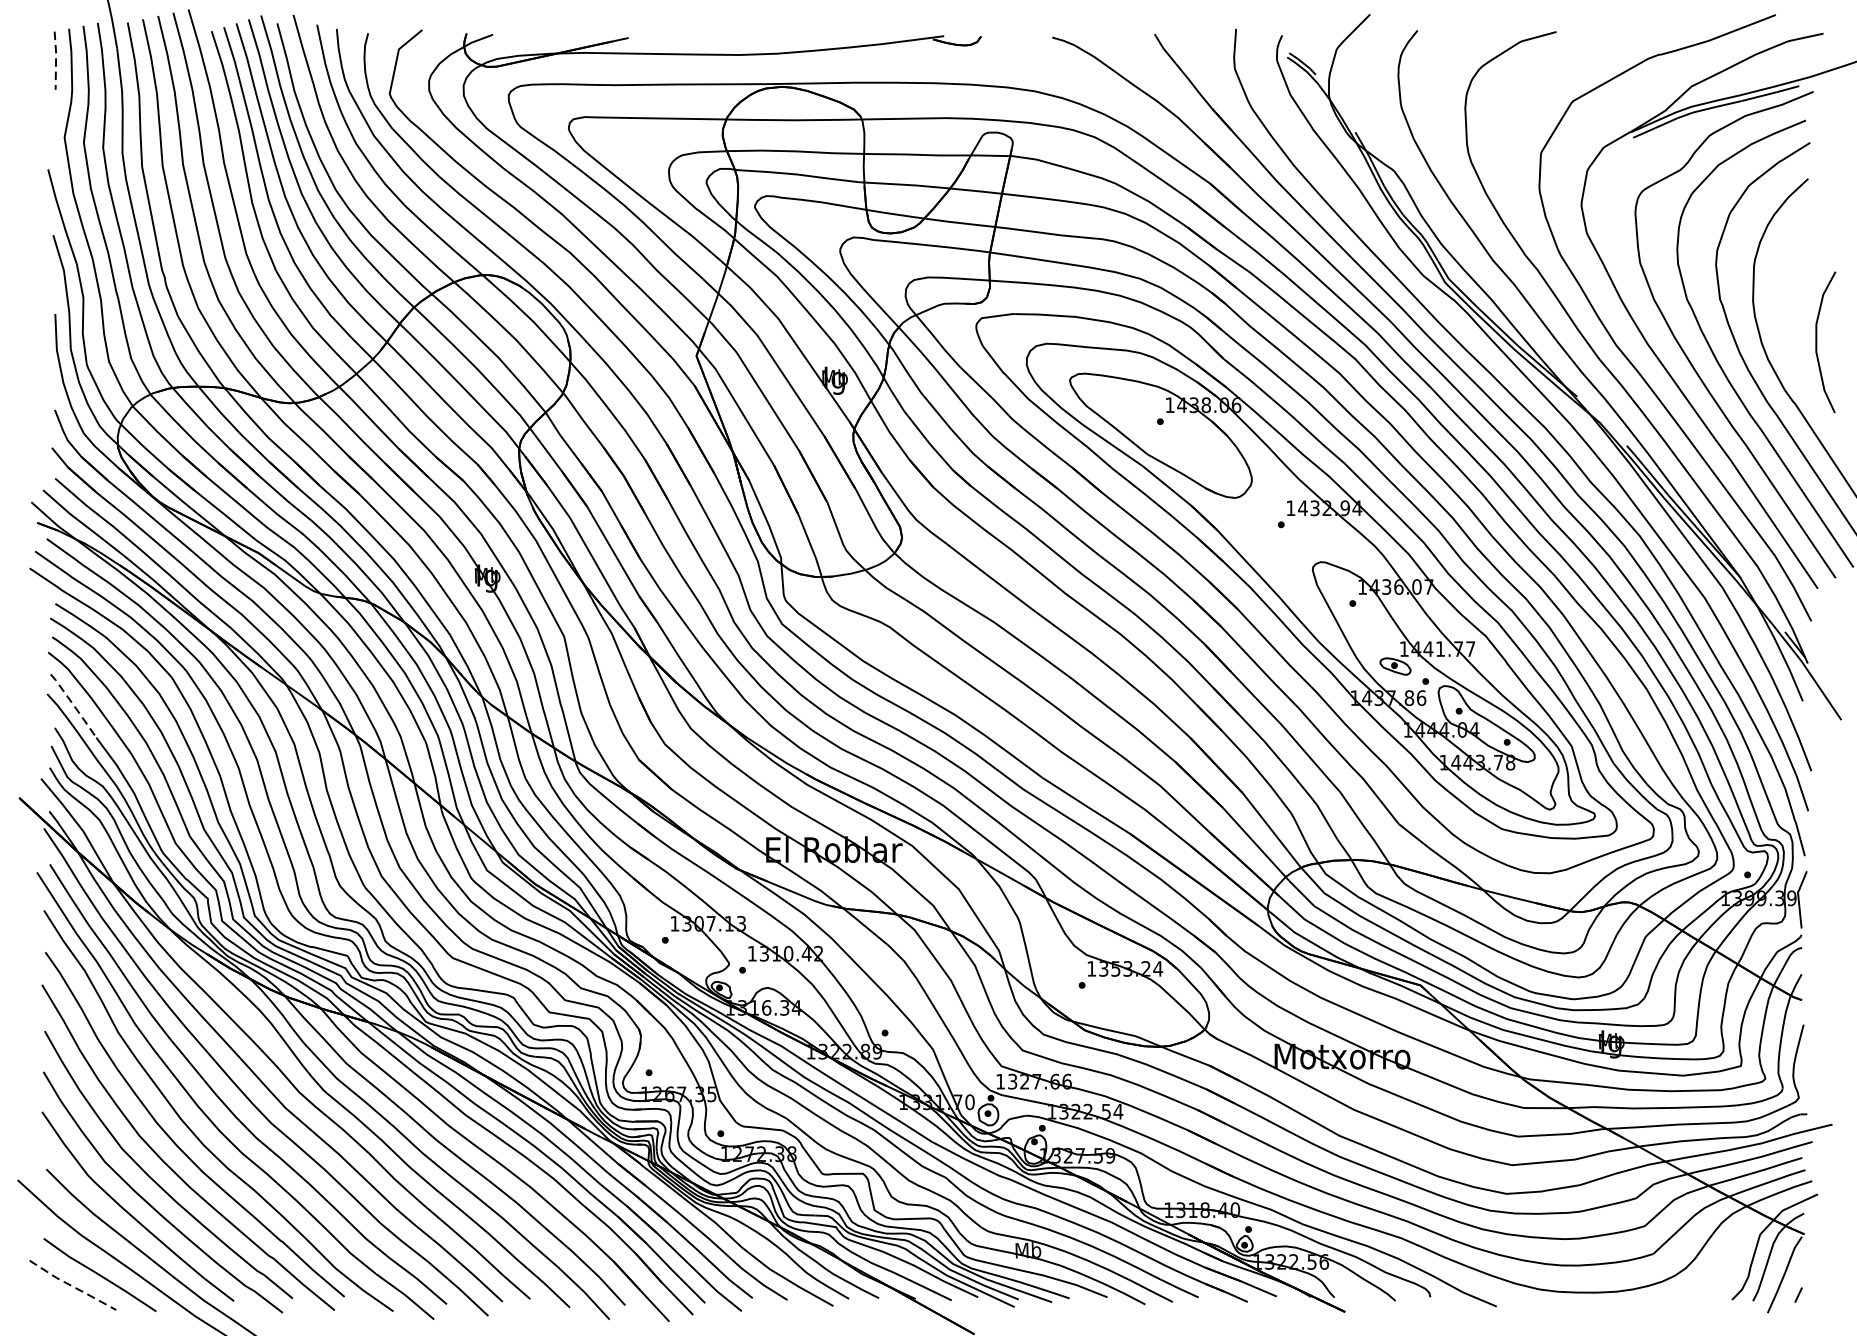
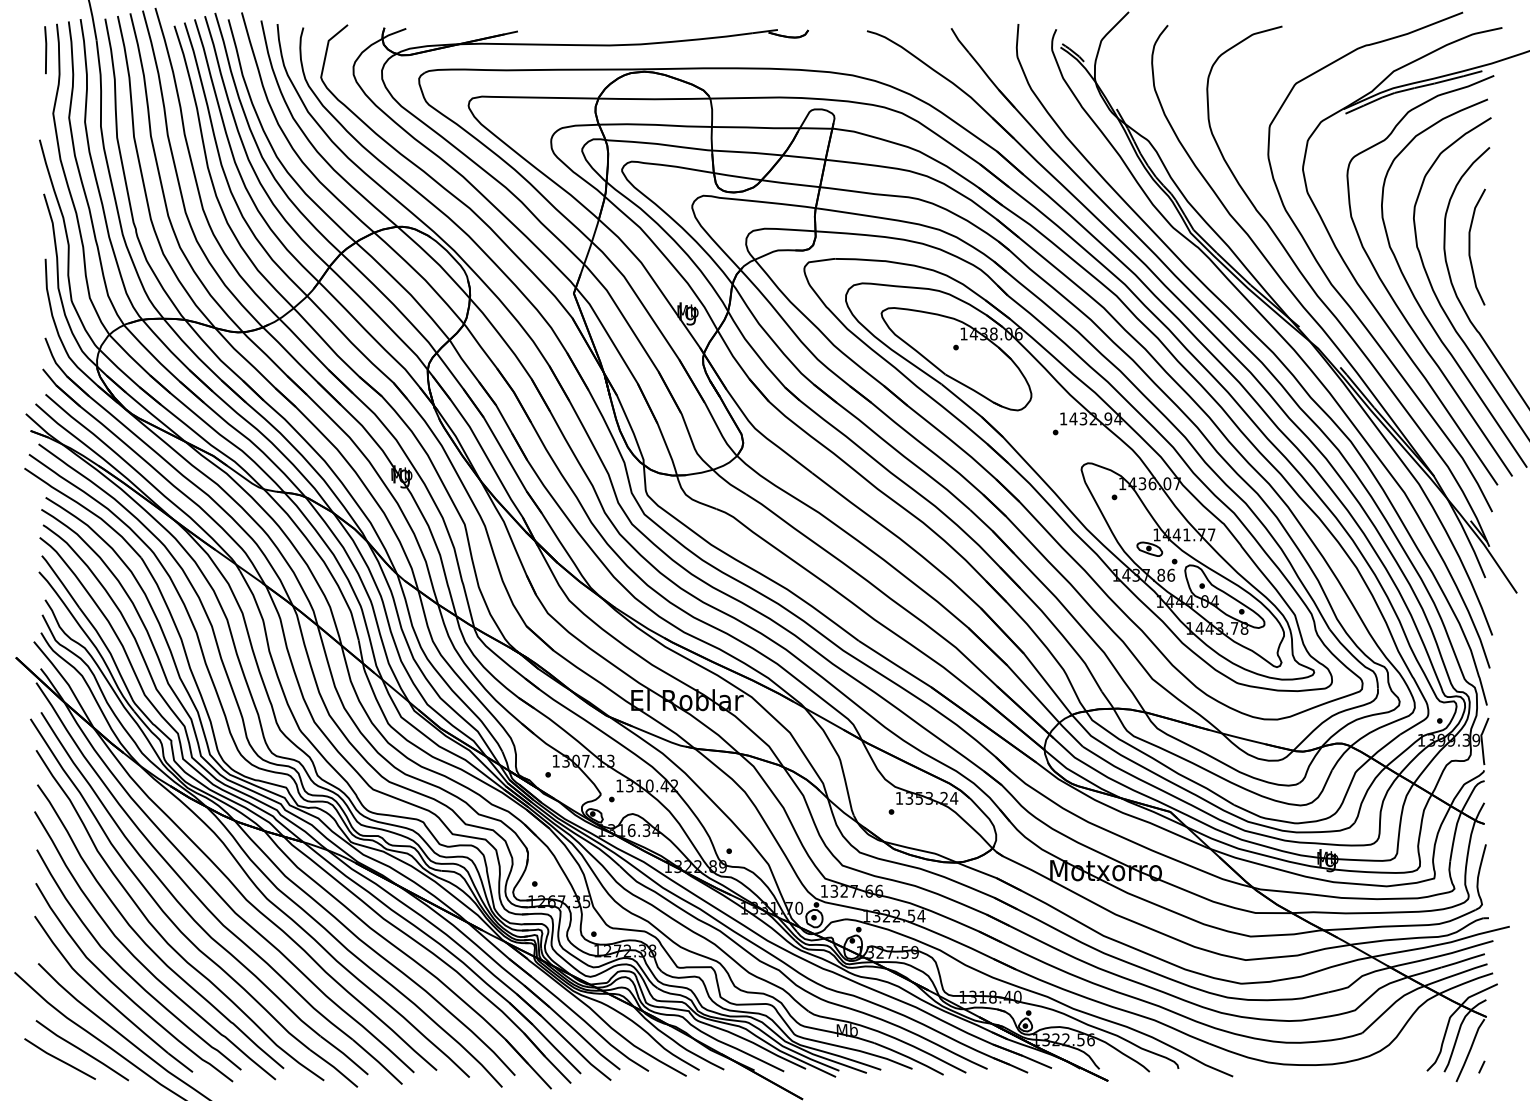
line: (56, 59) -> (46, 49), dashed -> solid
curve: (1817, 341) -> (1470, 246), moved
line: (74, 705) -> (61, 581), dashed -> solid
line: (72, 1285) -> (59, 1059), dashed -> solid

